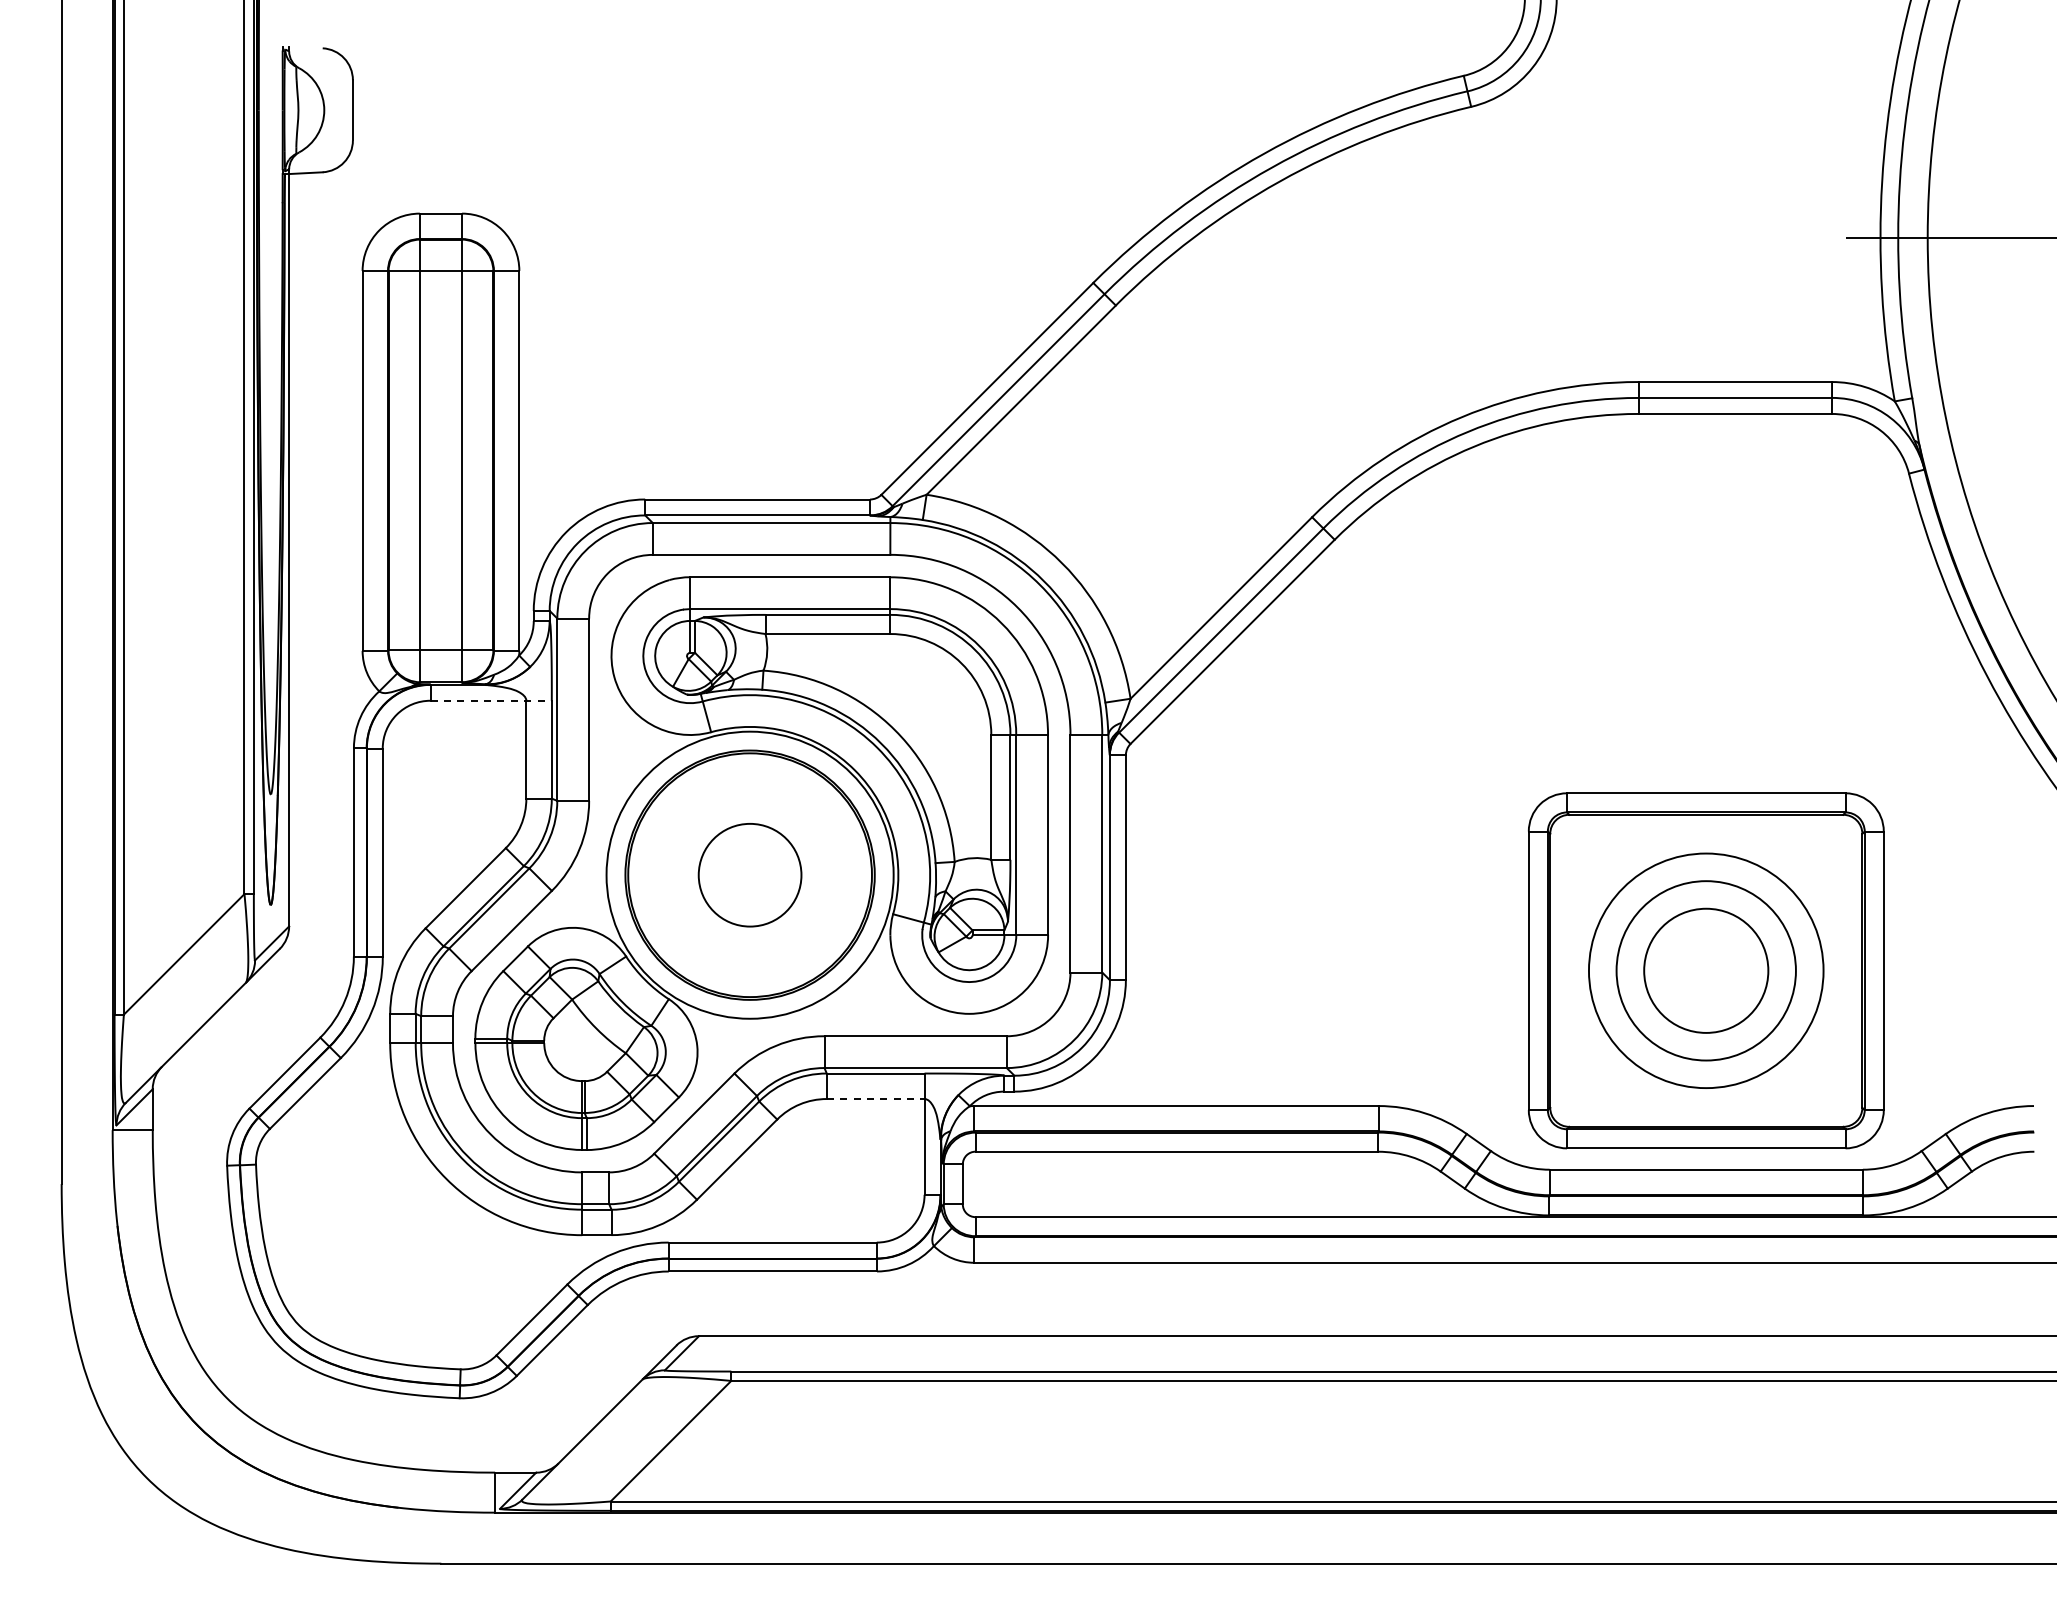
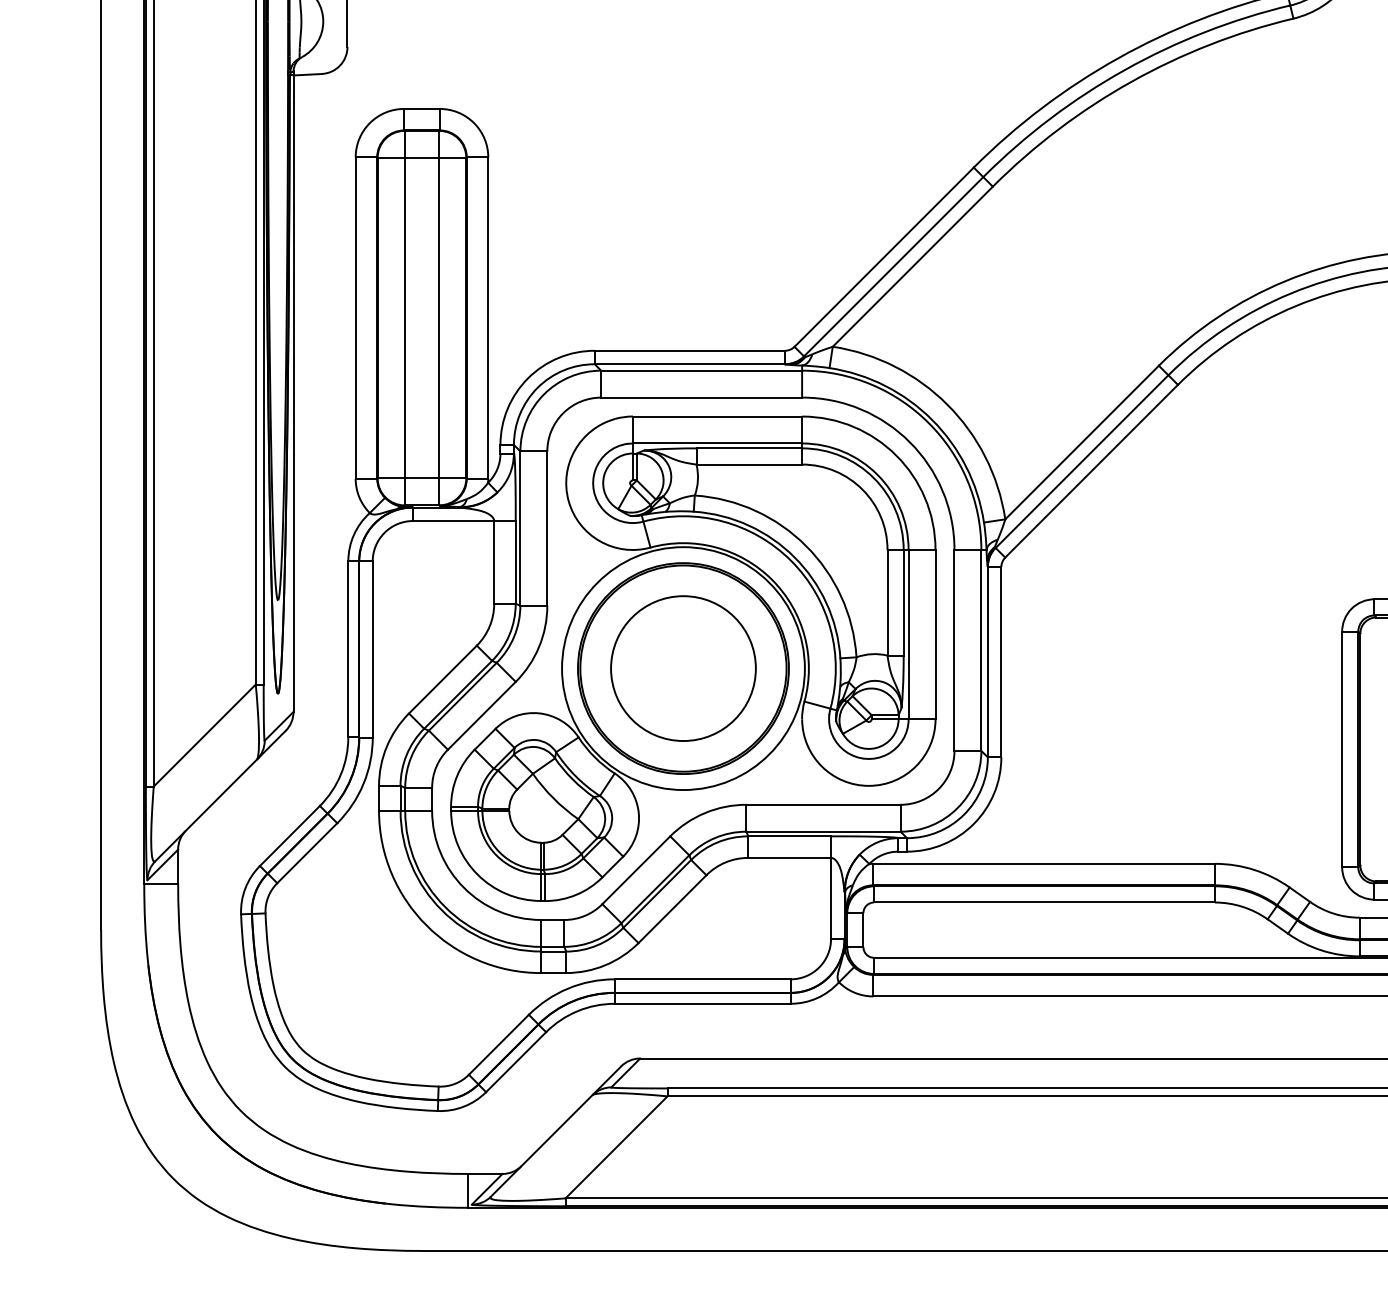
line: (491, 700) -> (464, 520), dashed -> solid
circle: (749, 874) -> (682, 667), size x1.67
line: (875, 1099) -> (789, 858), dashed -> solid

